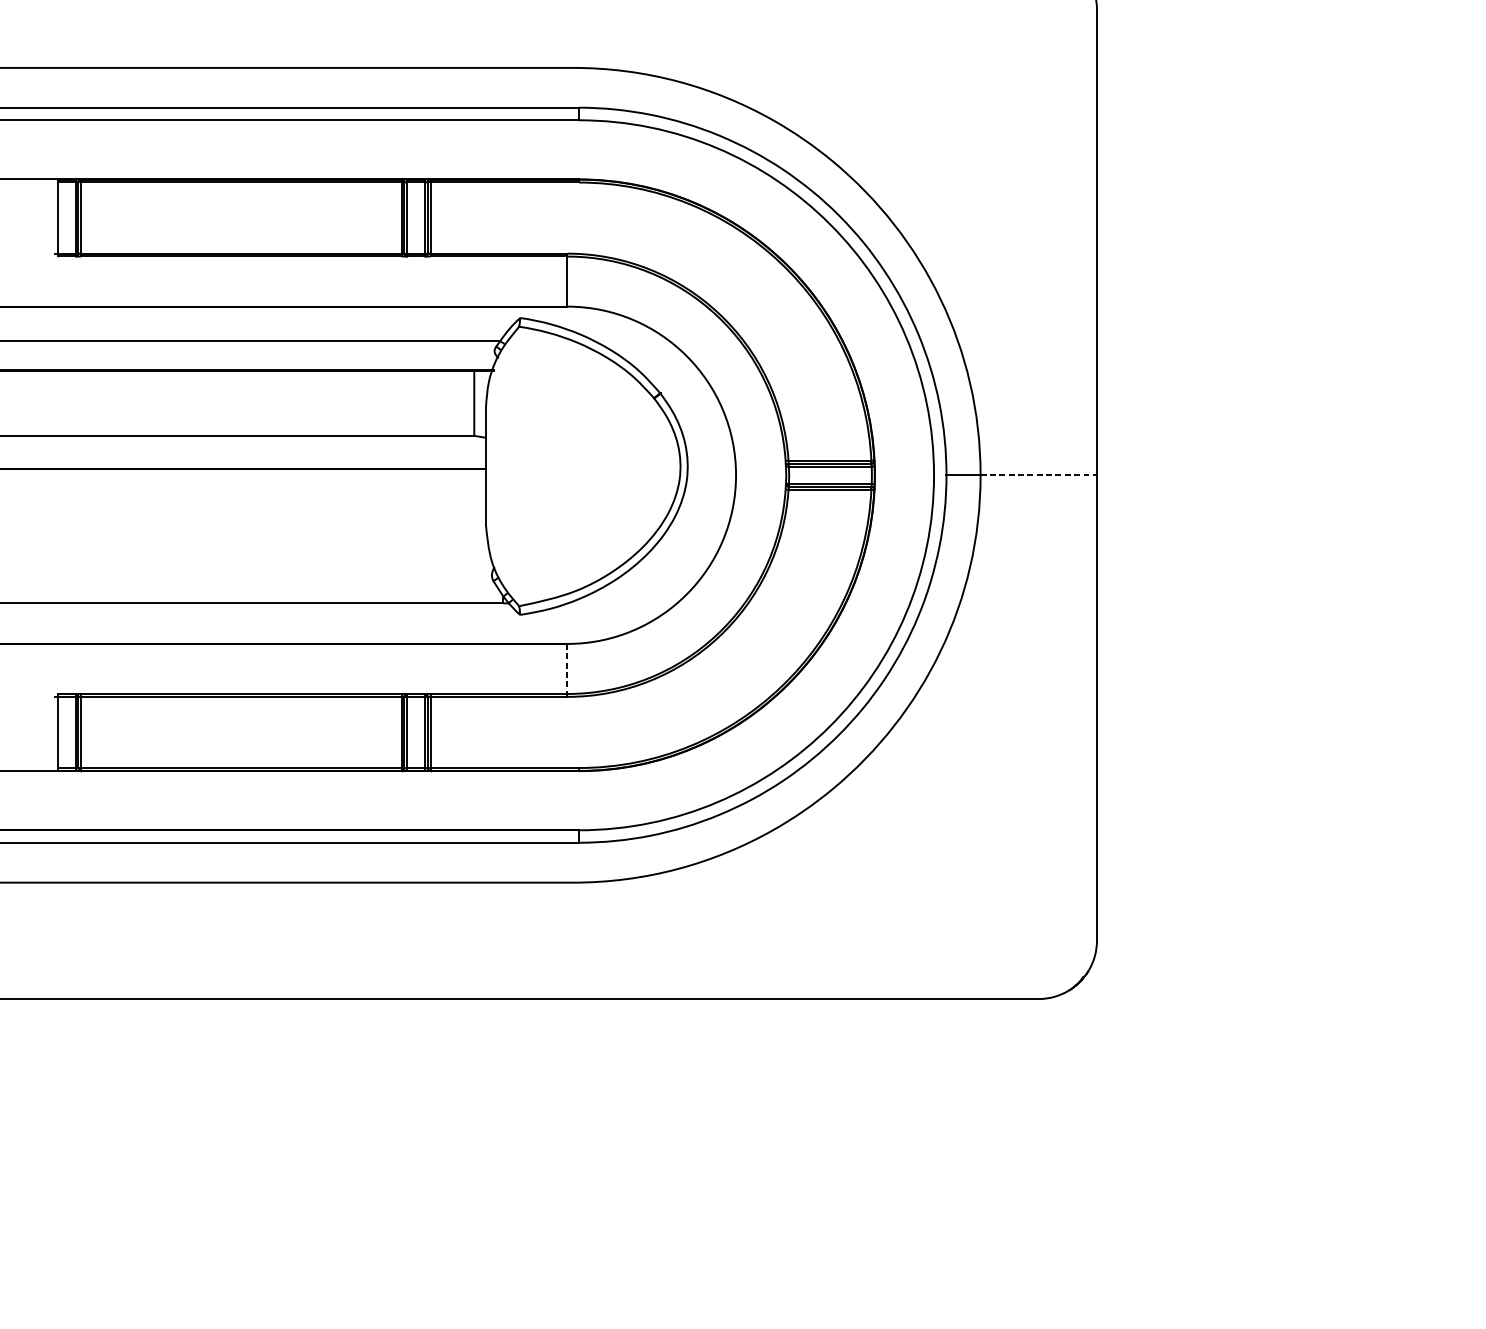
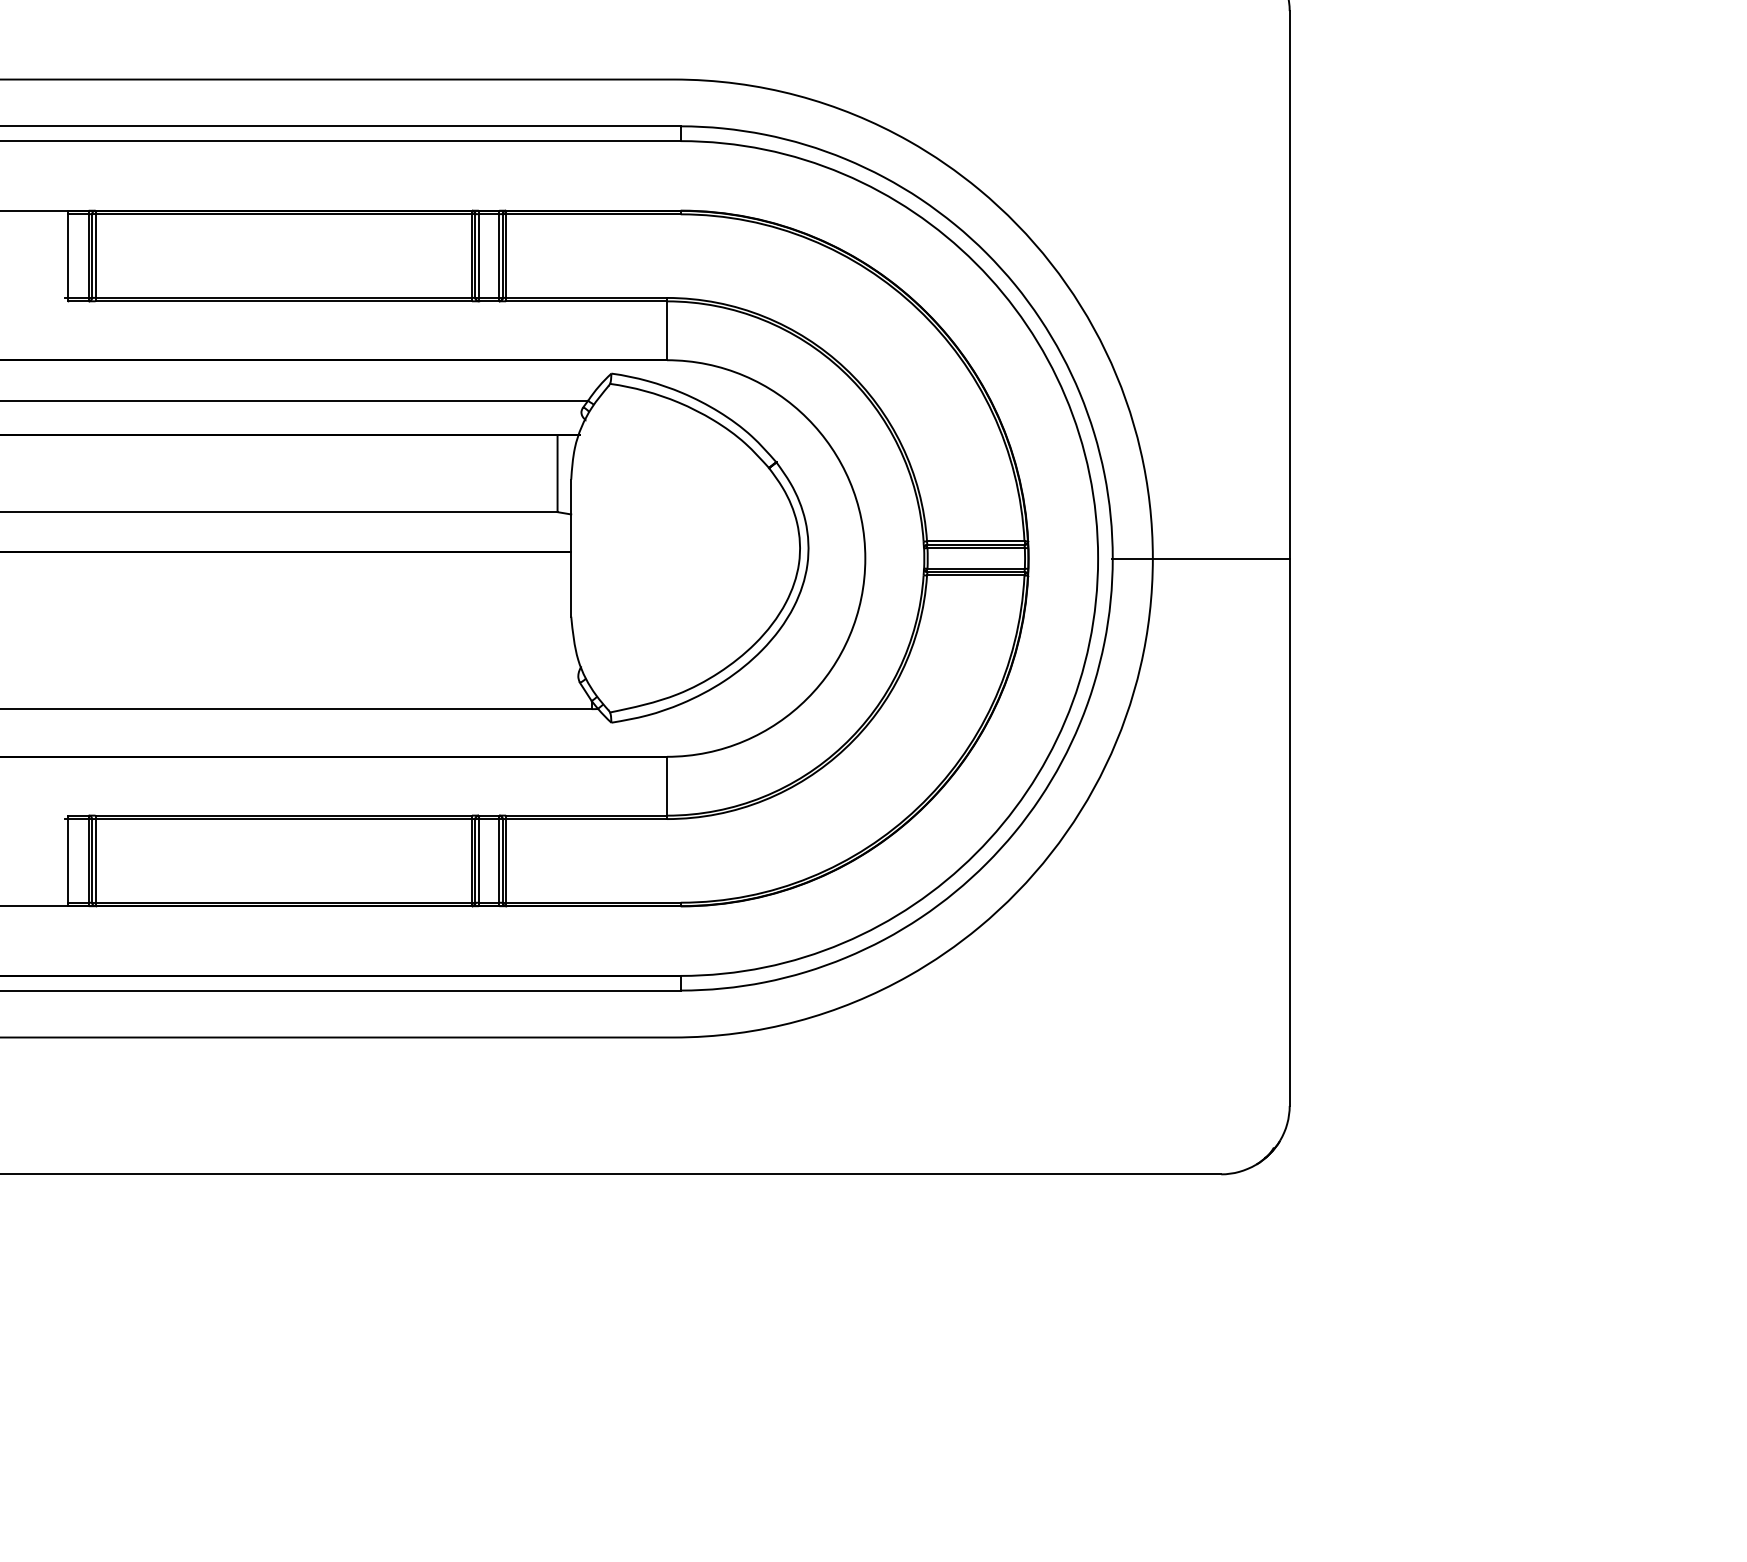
line: (1038, 475) -> (1221, 558), dashed -> solid
line: (567, 669) -> (667, 786), dashed -> solid

